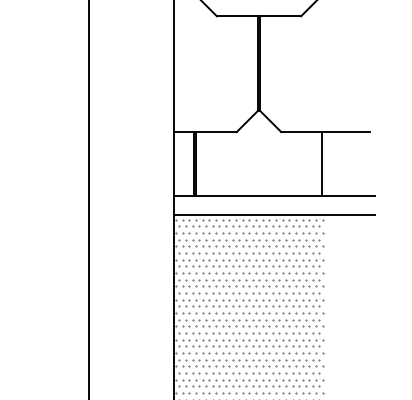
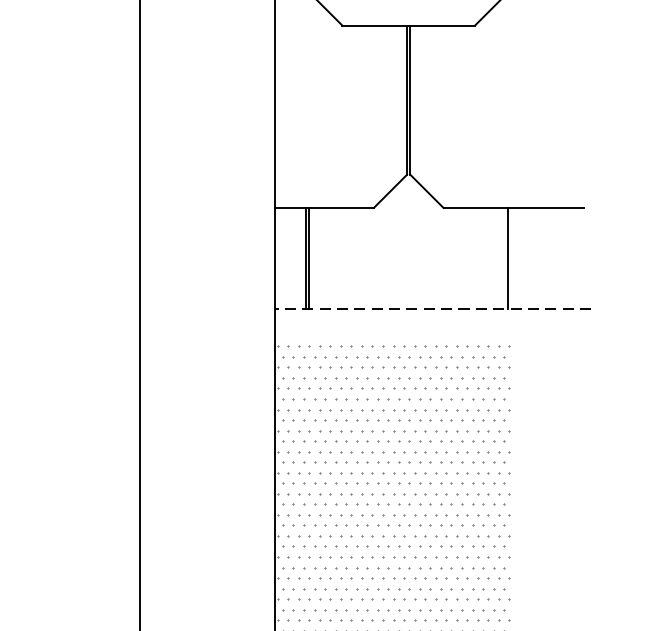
line: (273, 195) -> (431, 308), solid -> dashed
line: (274, 215) -> (433, 339), removed

